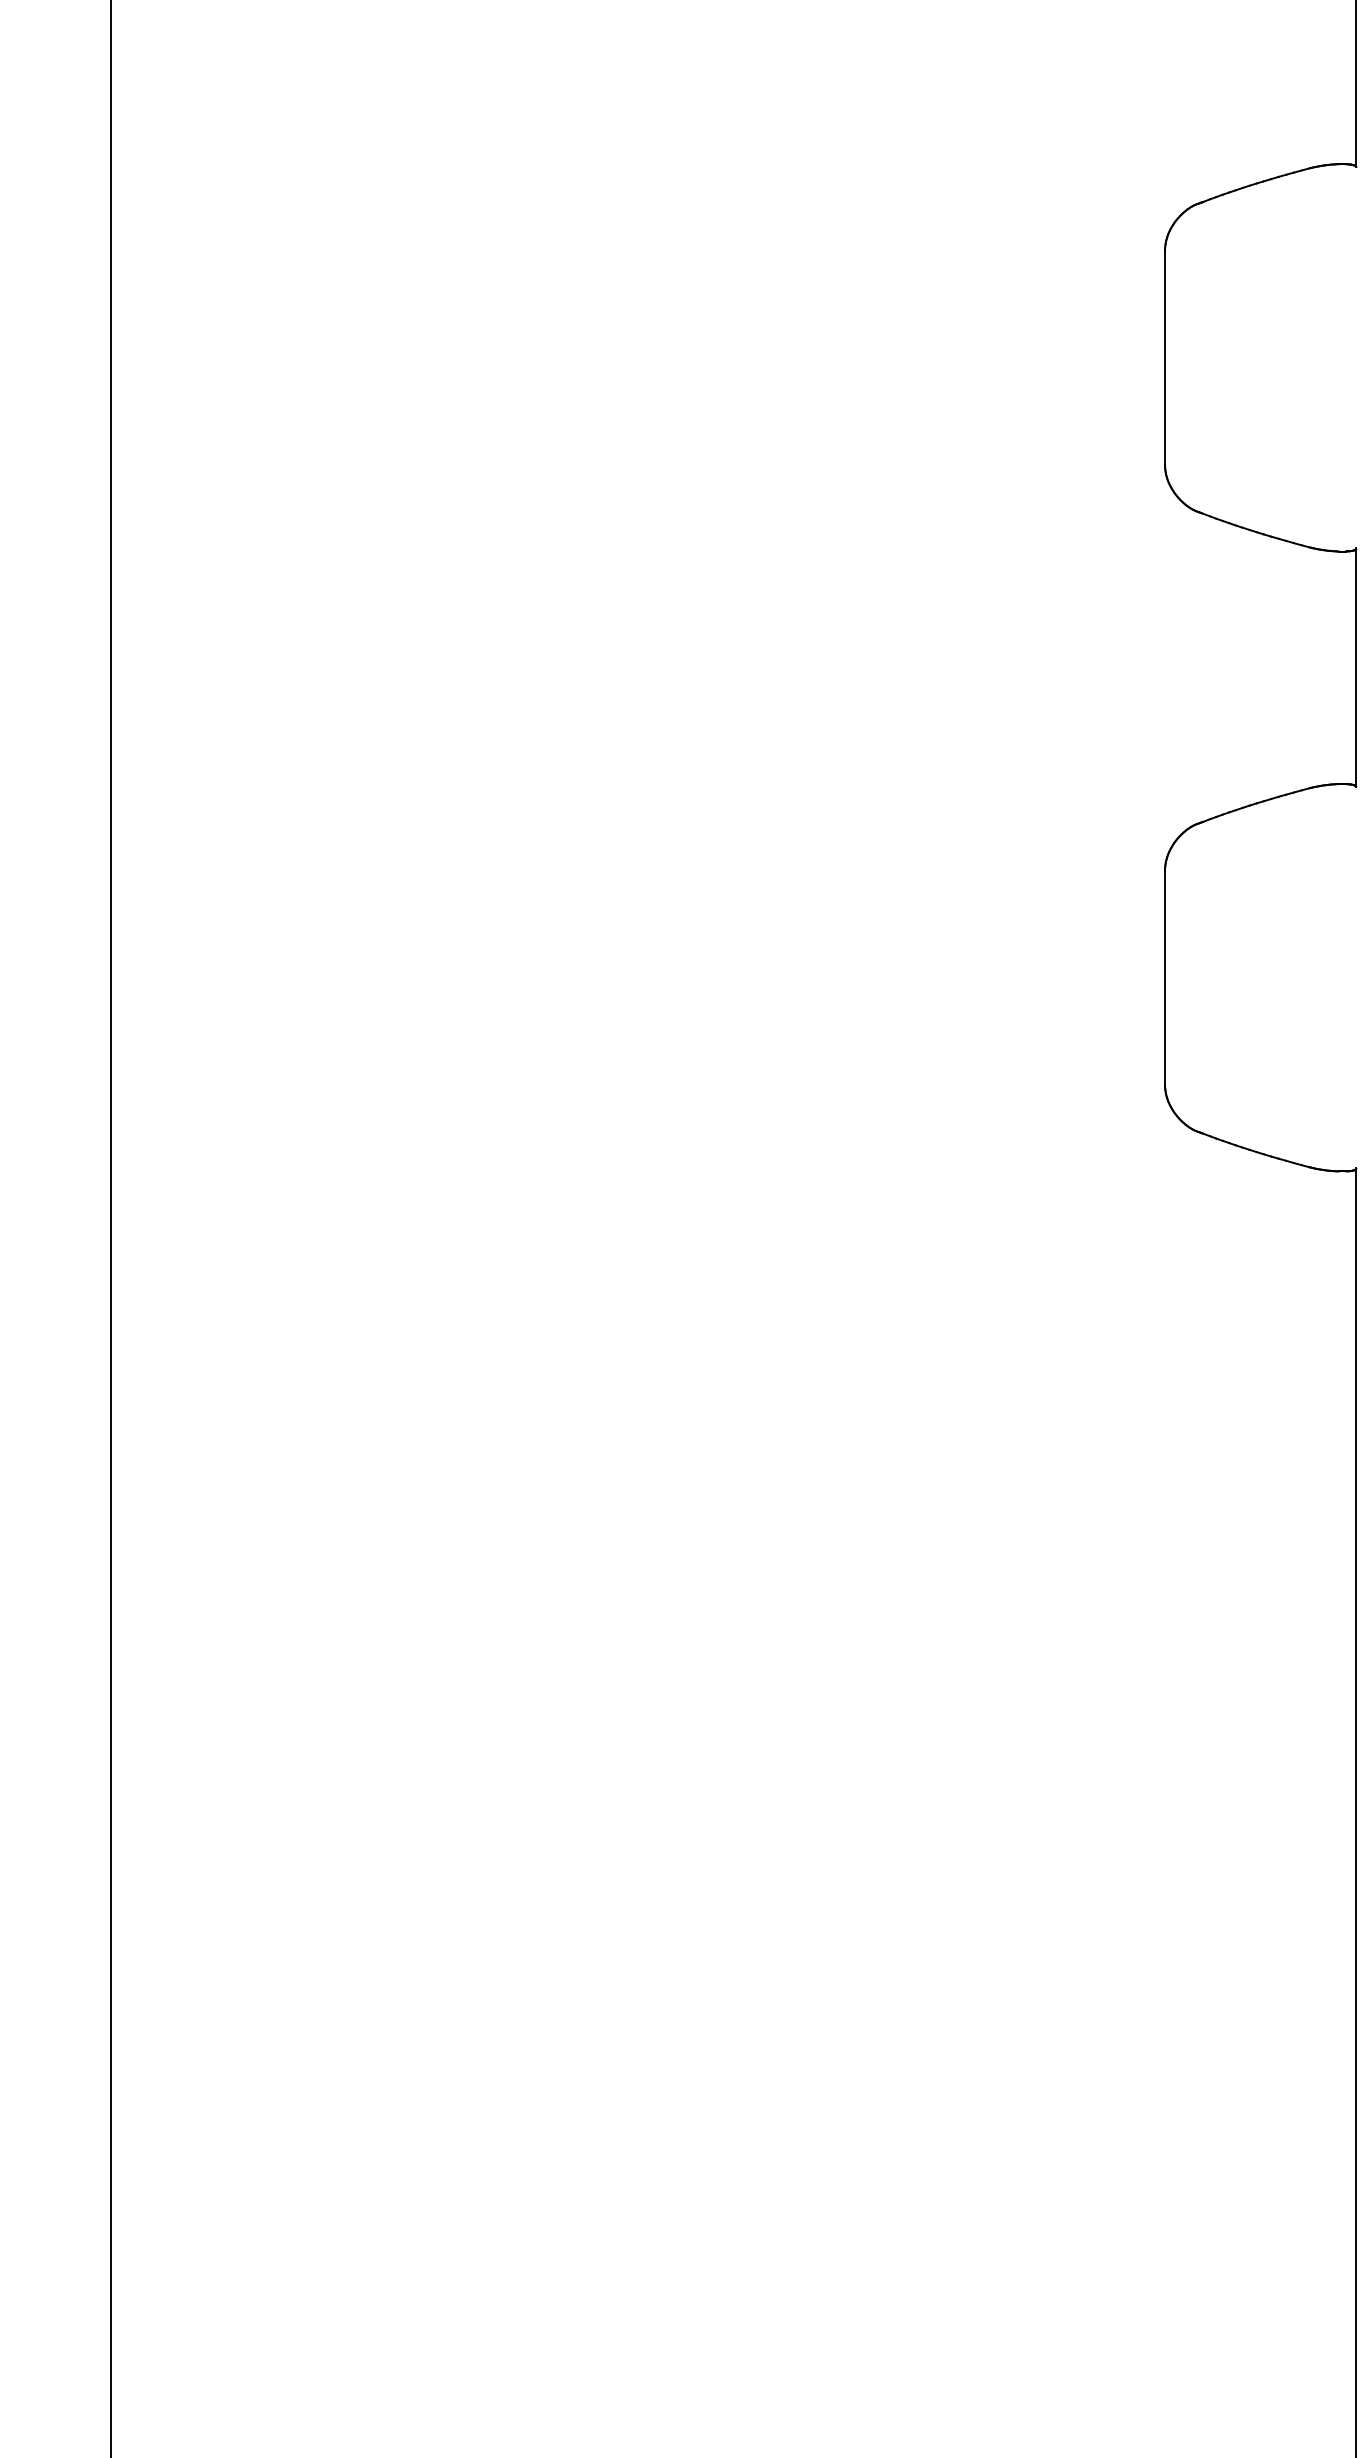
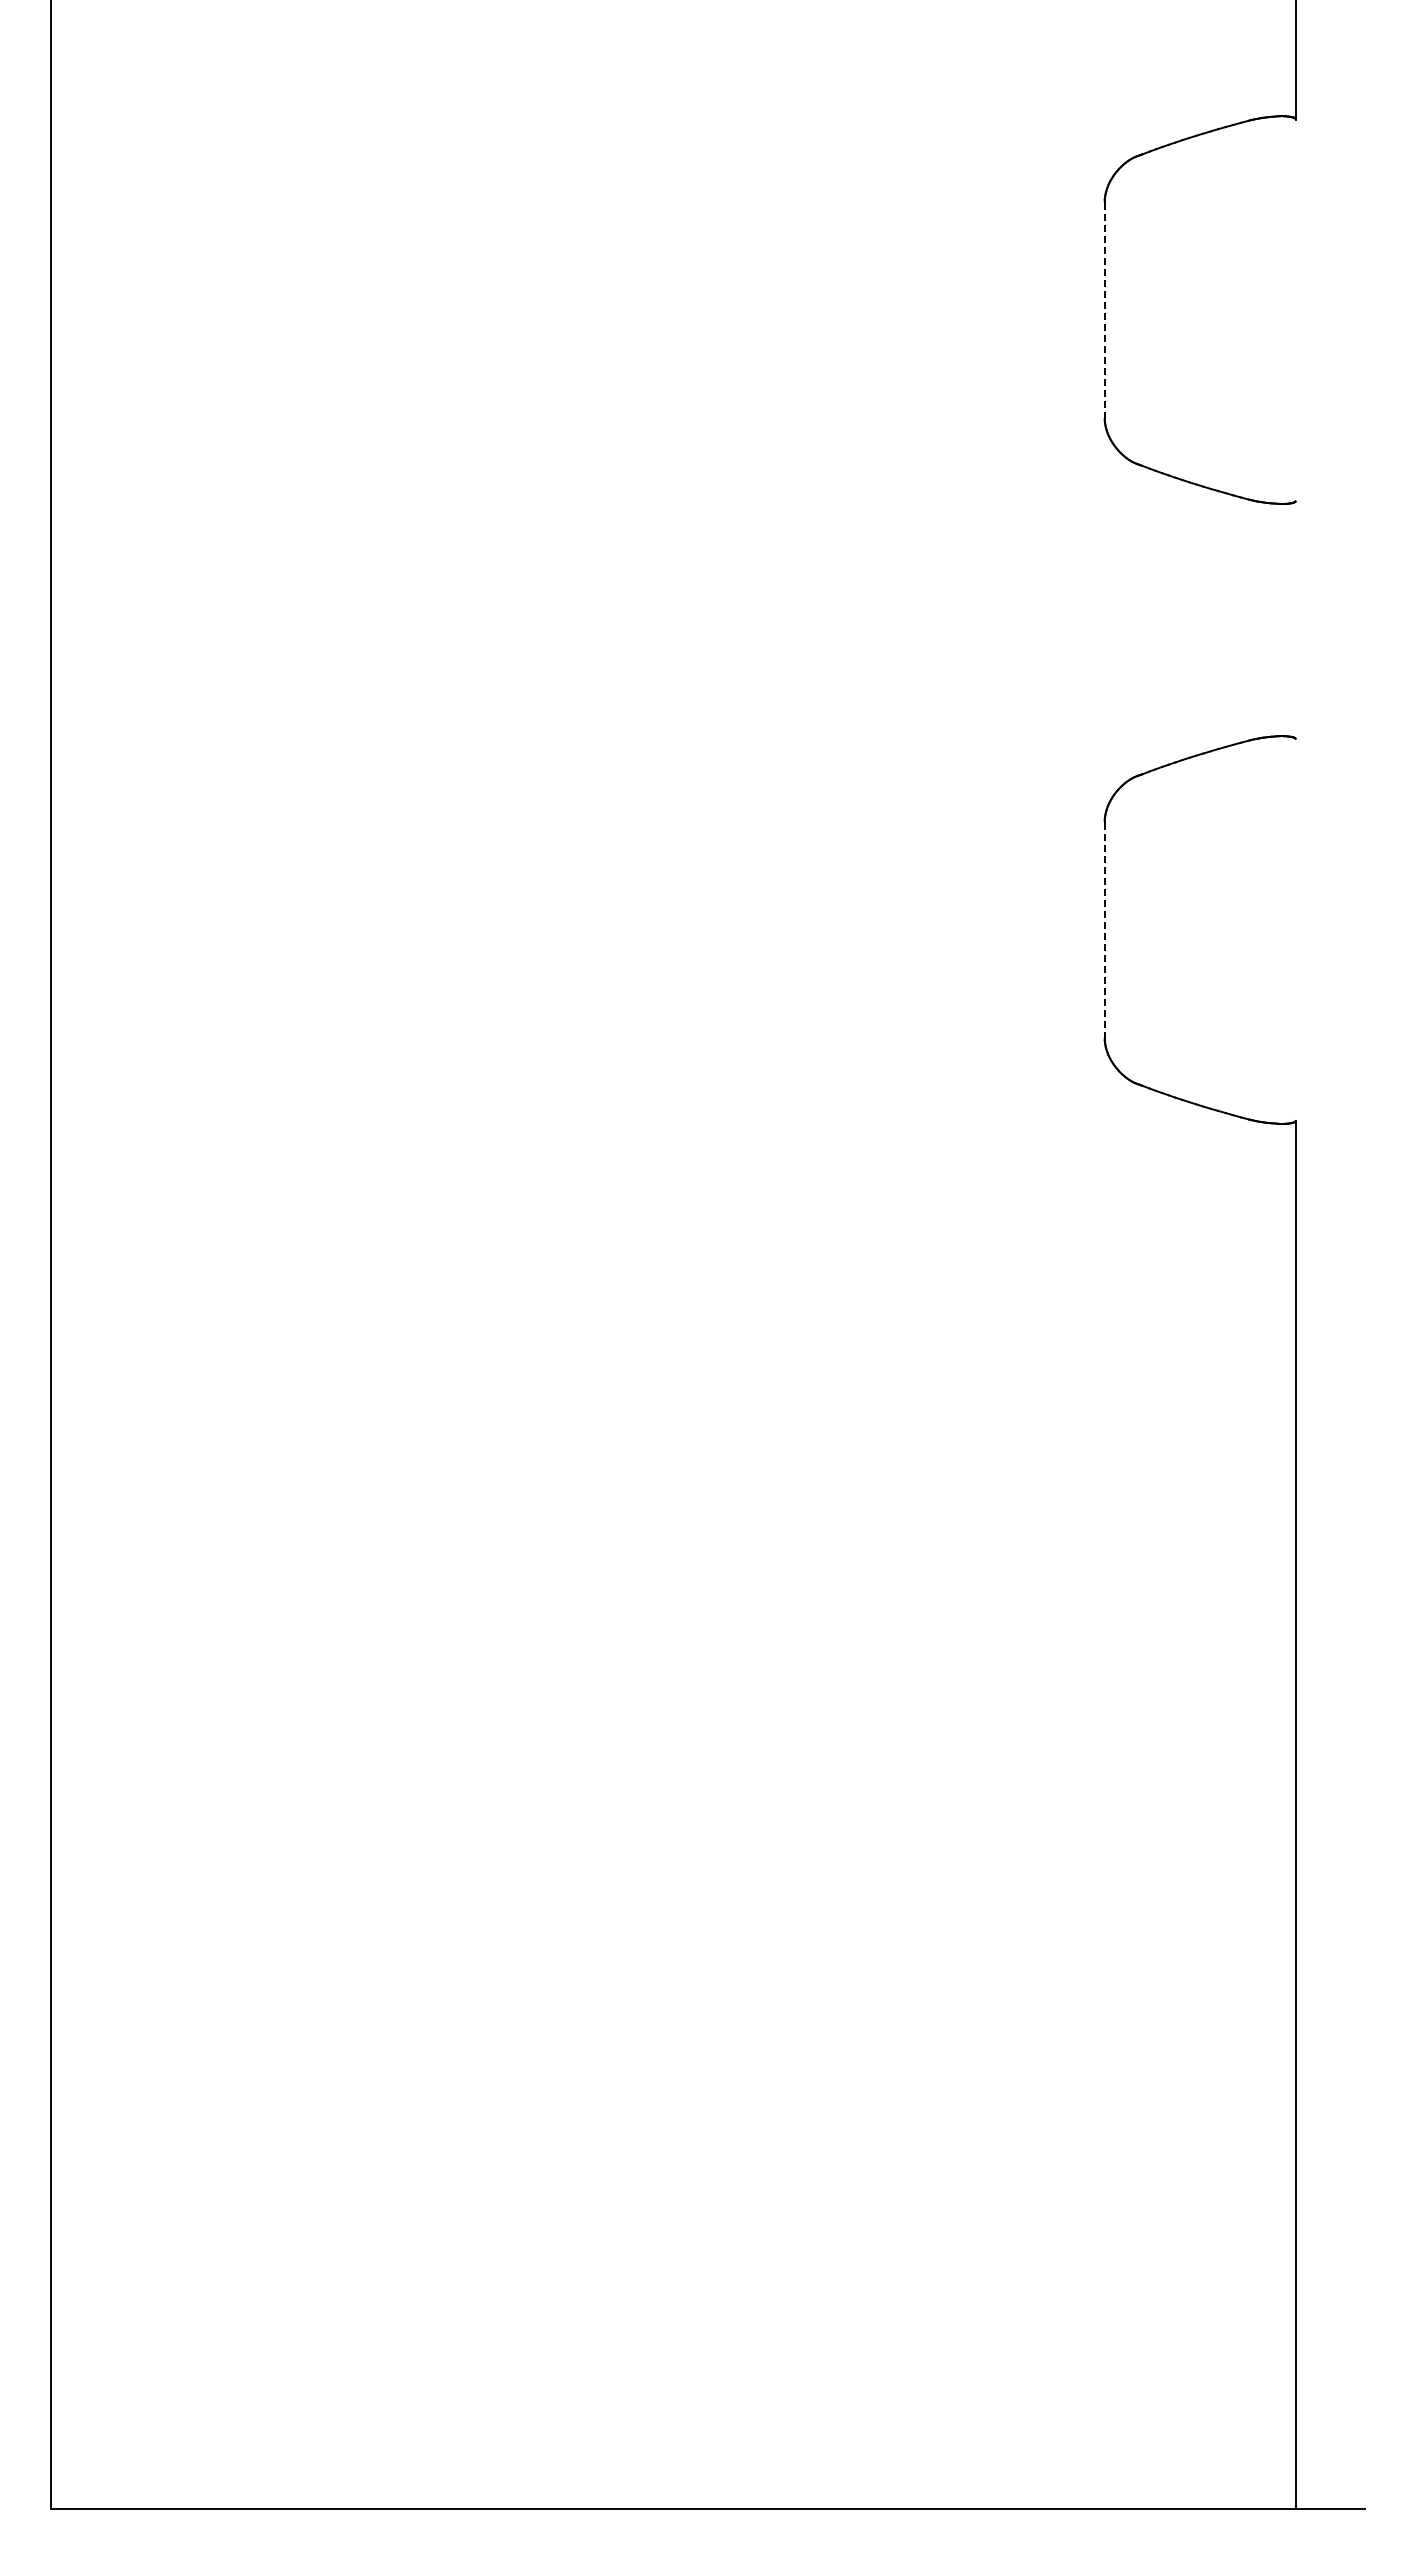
line: (1164, 358) -> (1104, 310), solid -> dashed
line: (1355, 667) -> (1295, 619), removed
line: (1164, 978) -> (1104, 930), solid -> dashed

